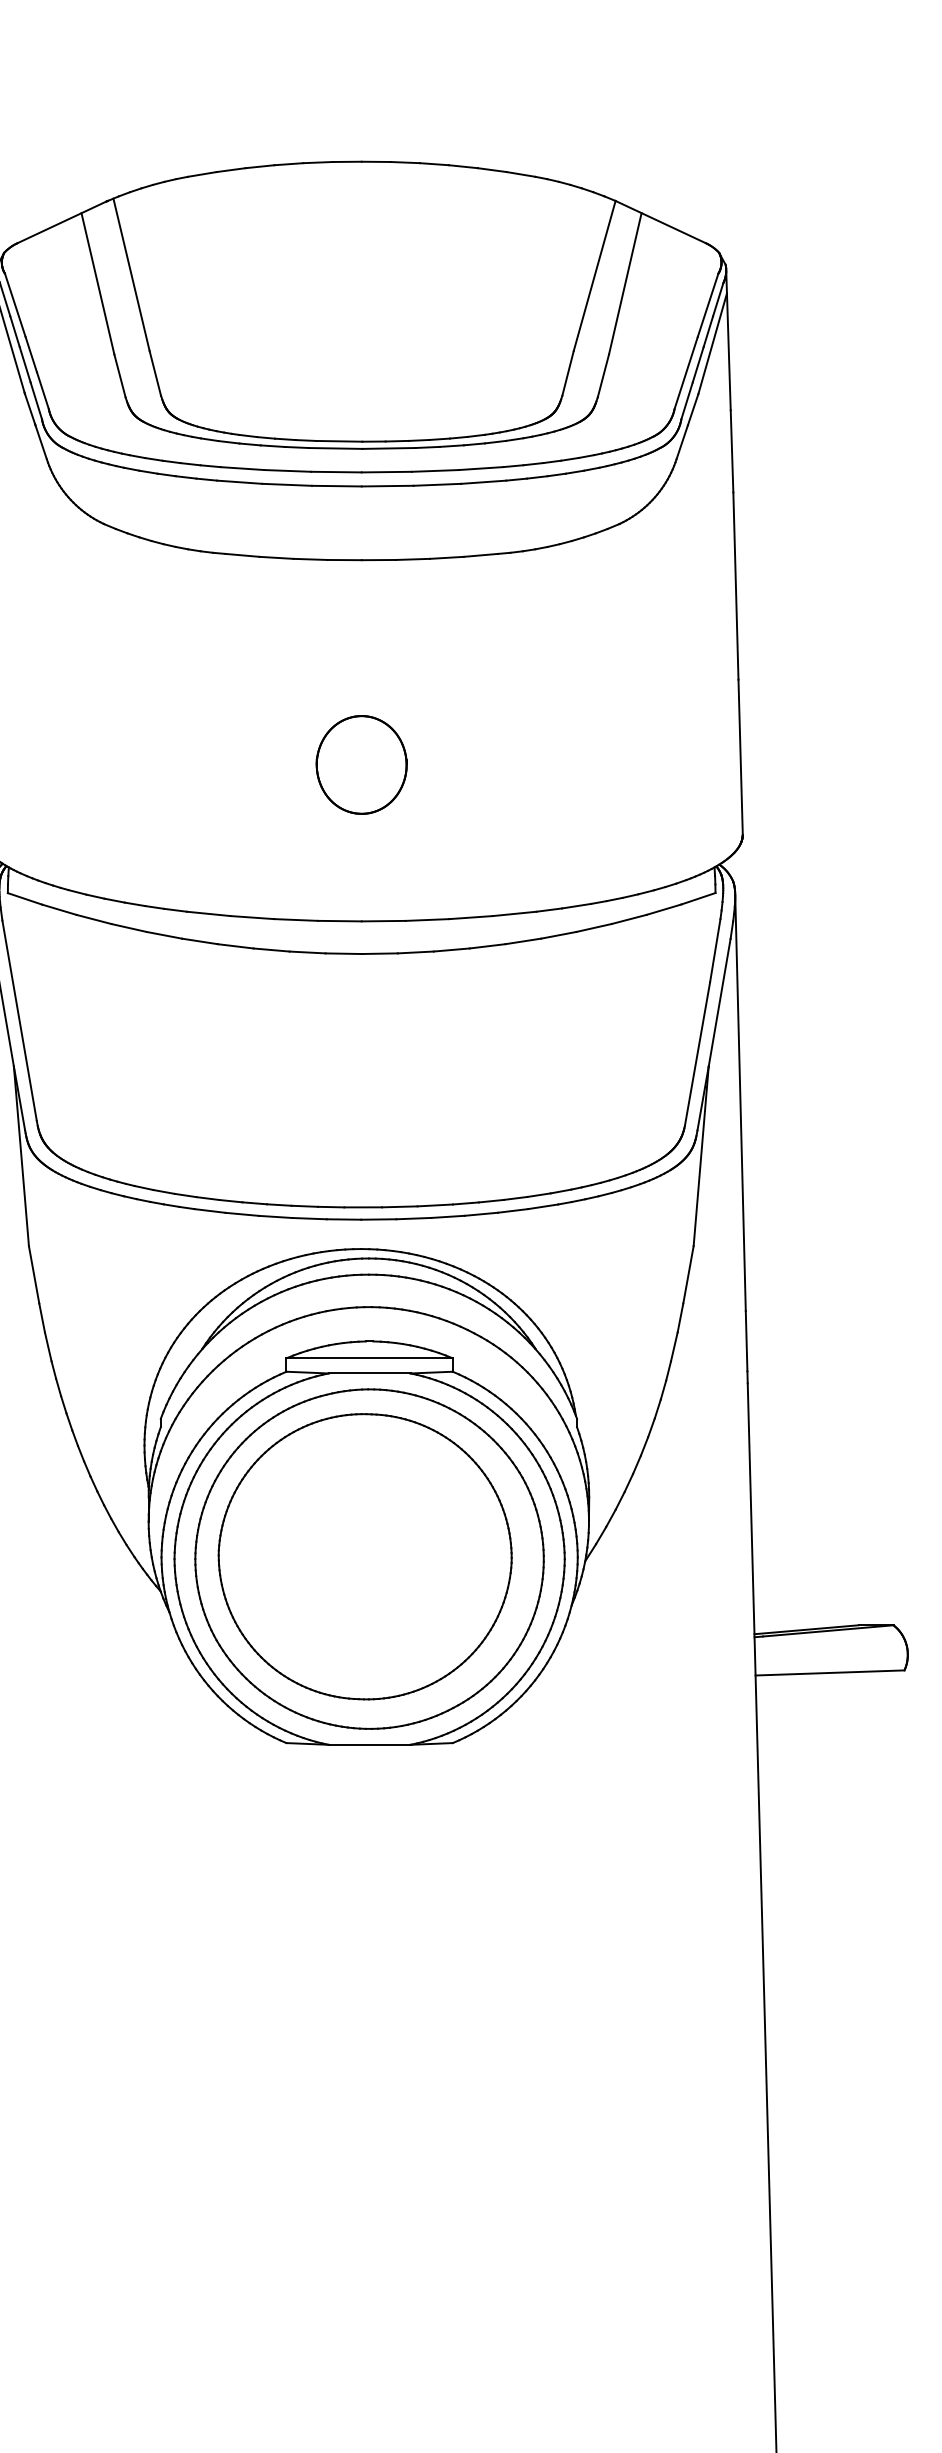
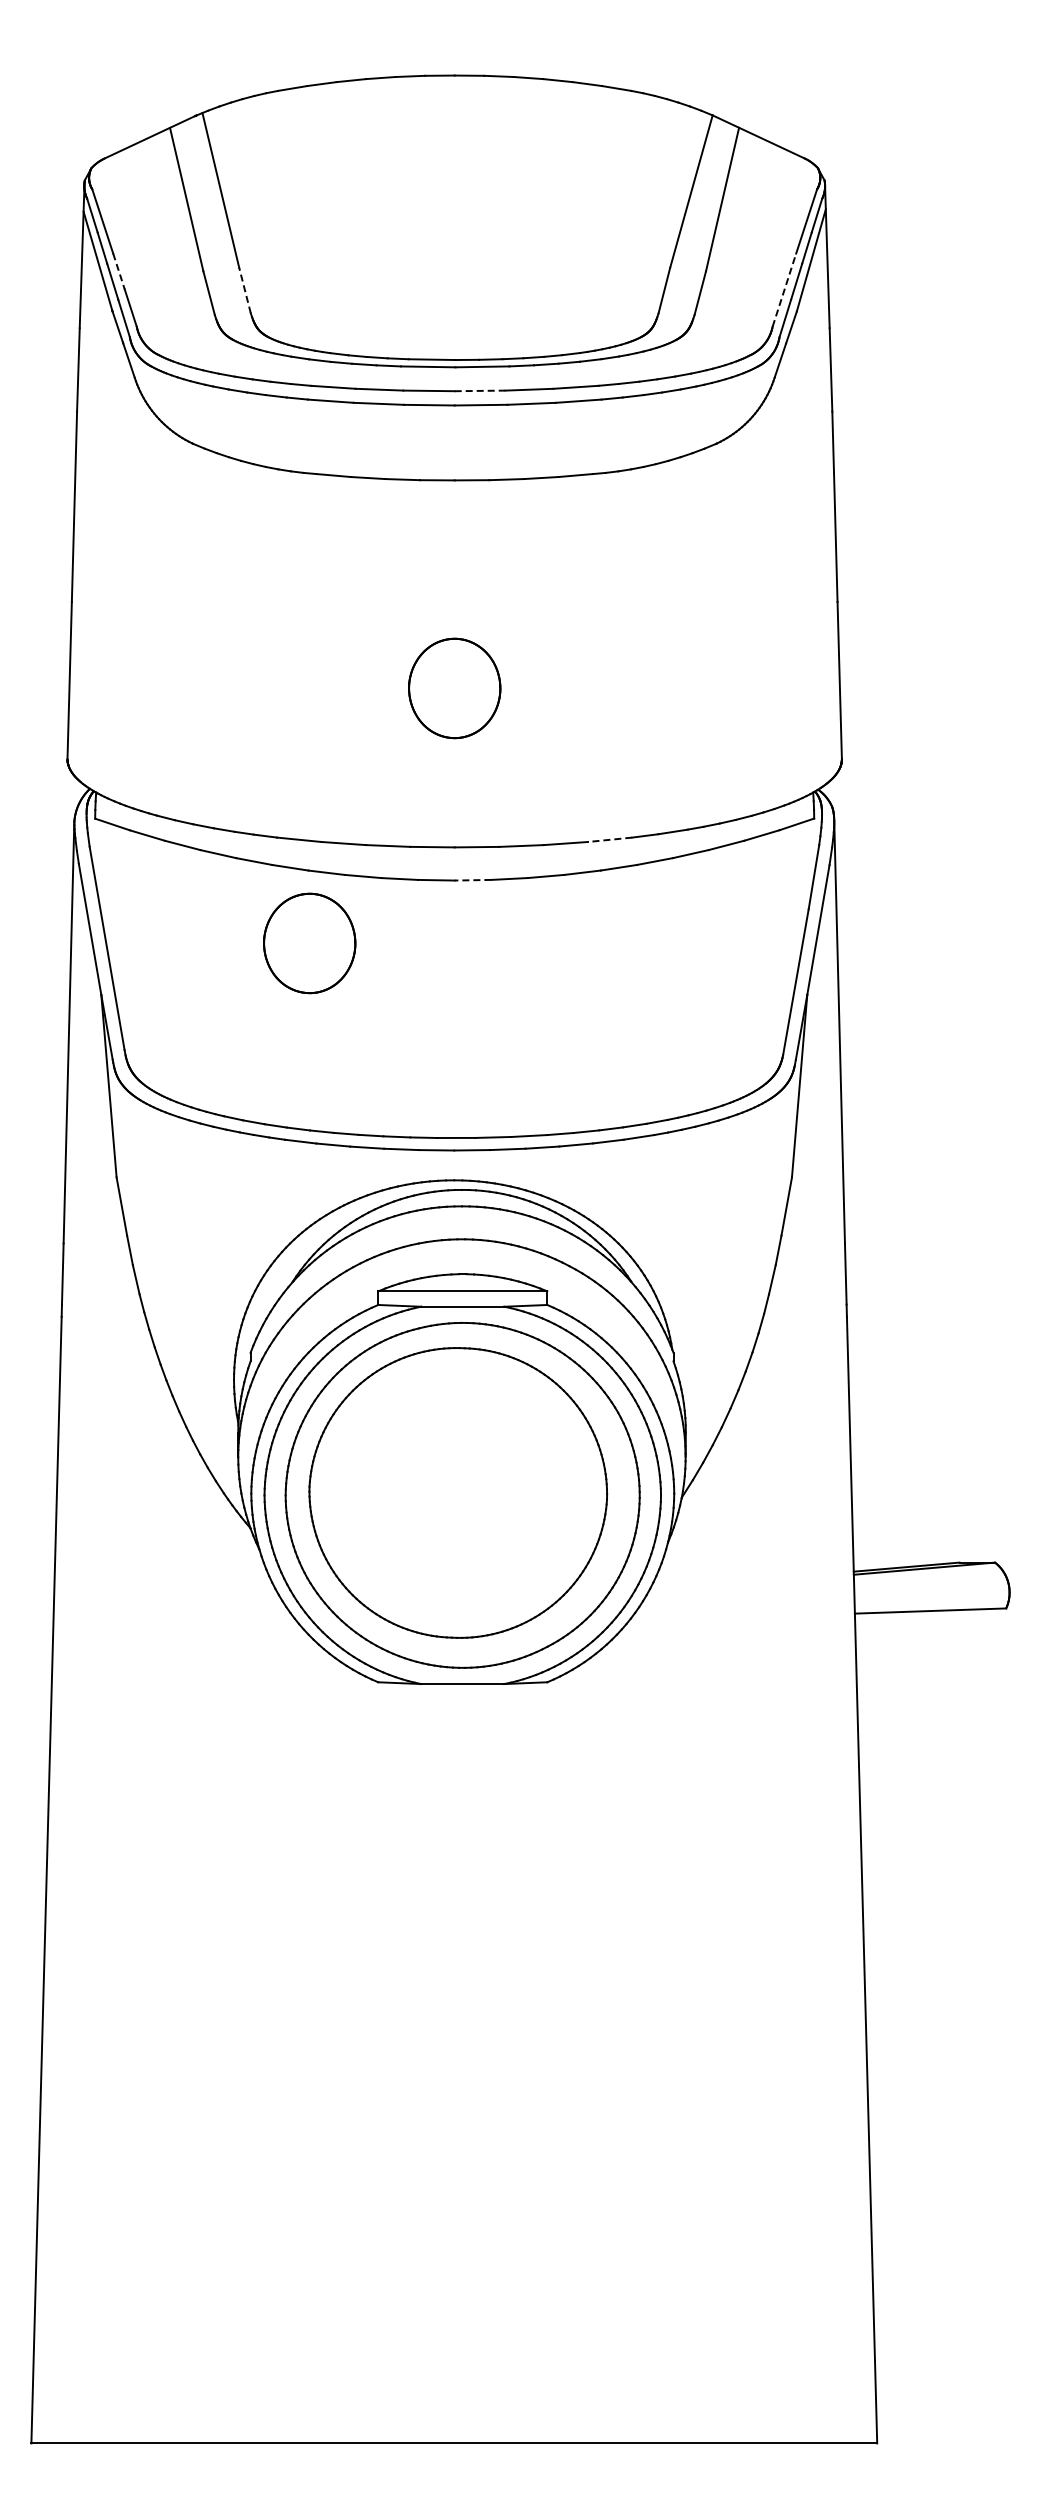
line: (30, 354) -> (118, 271), solid -> dashed
line: (686, 372) -> (784, 289), solid -> dashed
line: (155, 373) -> (245, 290), solid -> dashed
line: (387, 471) -> (480, 390), solid -> dashed
line: (514, 913) -> (609, 839), solid -> dashed
line: (379, 953) -> (472, 880), solid -> dashed
part: (218, 1015) -> (309, 943), added

